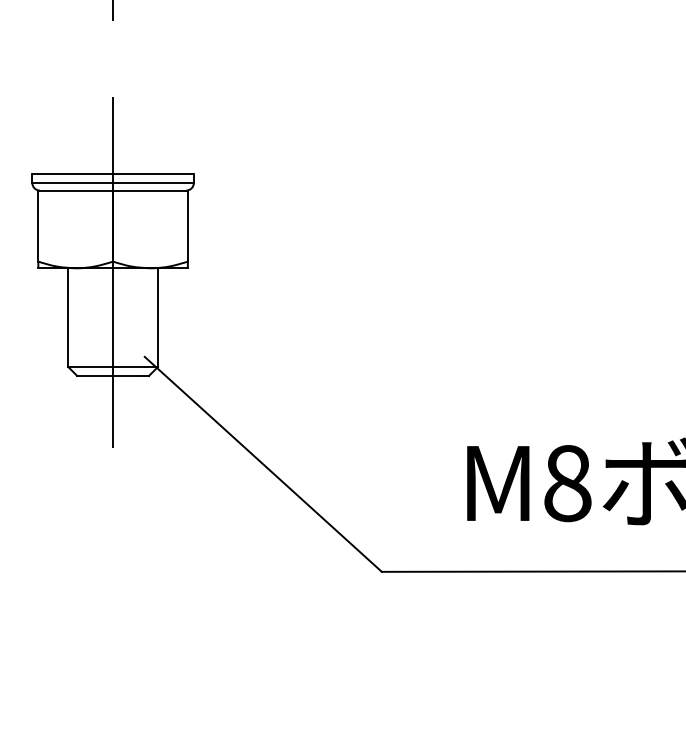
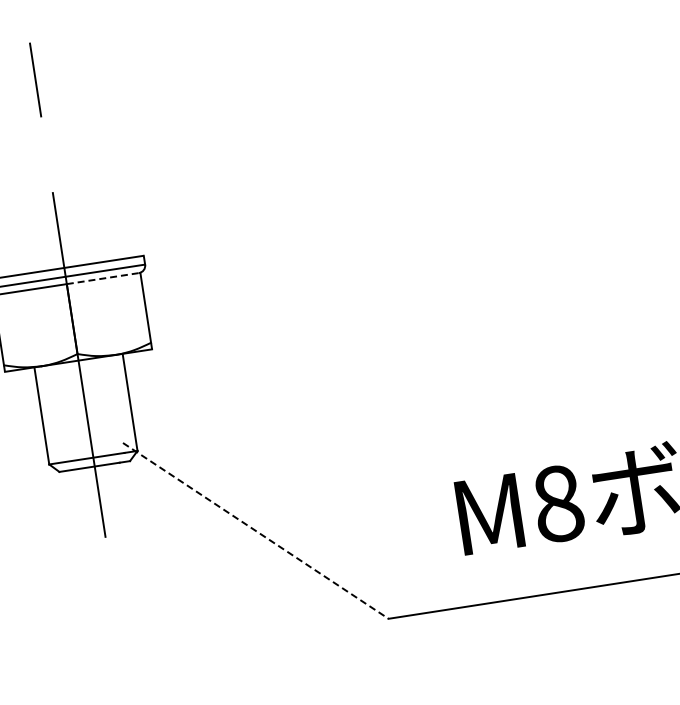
line: (150, 190) -> (103, 278), solid -> dashed
line: (263, 464) -> (256, 530), solid -> dashed

